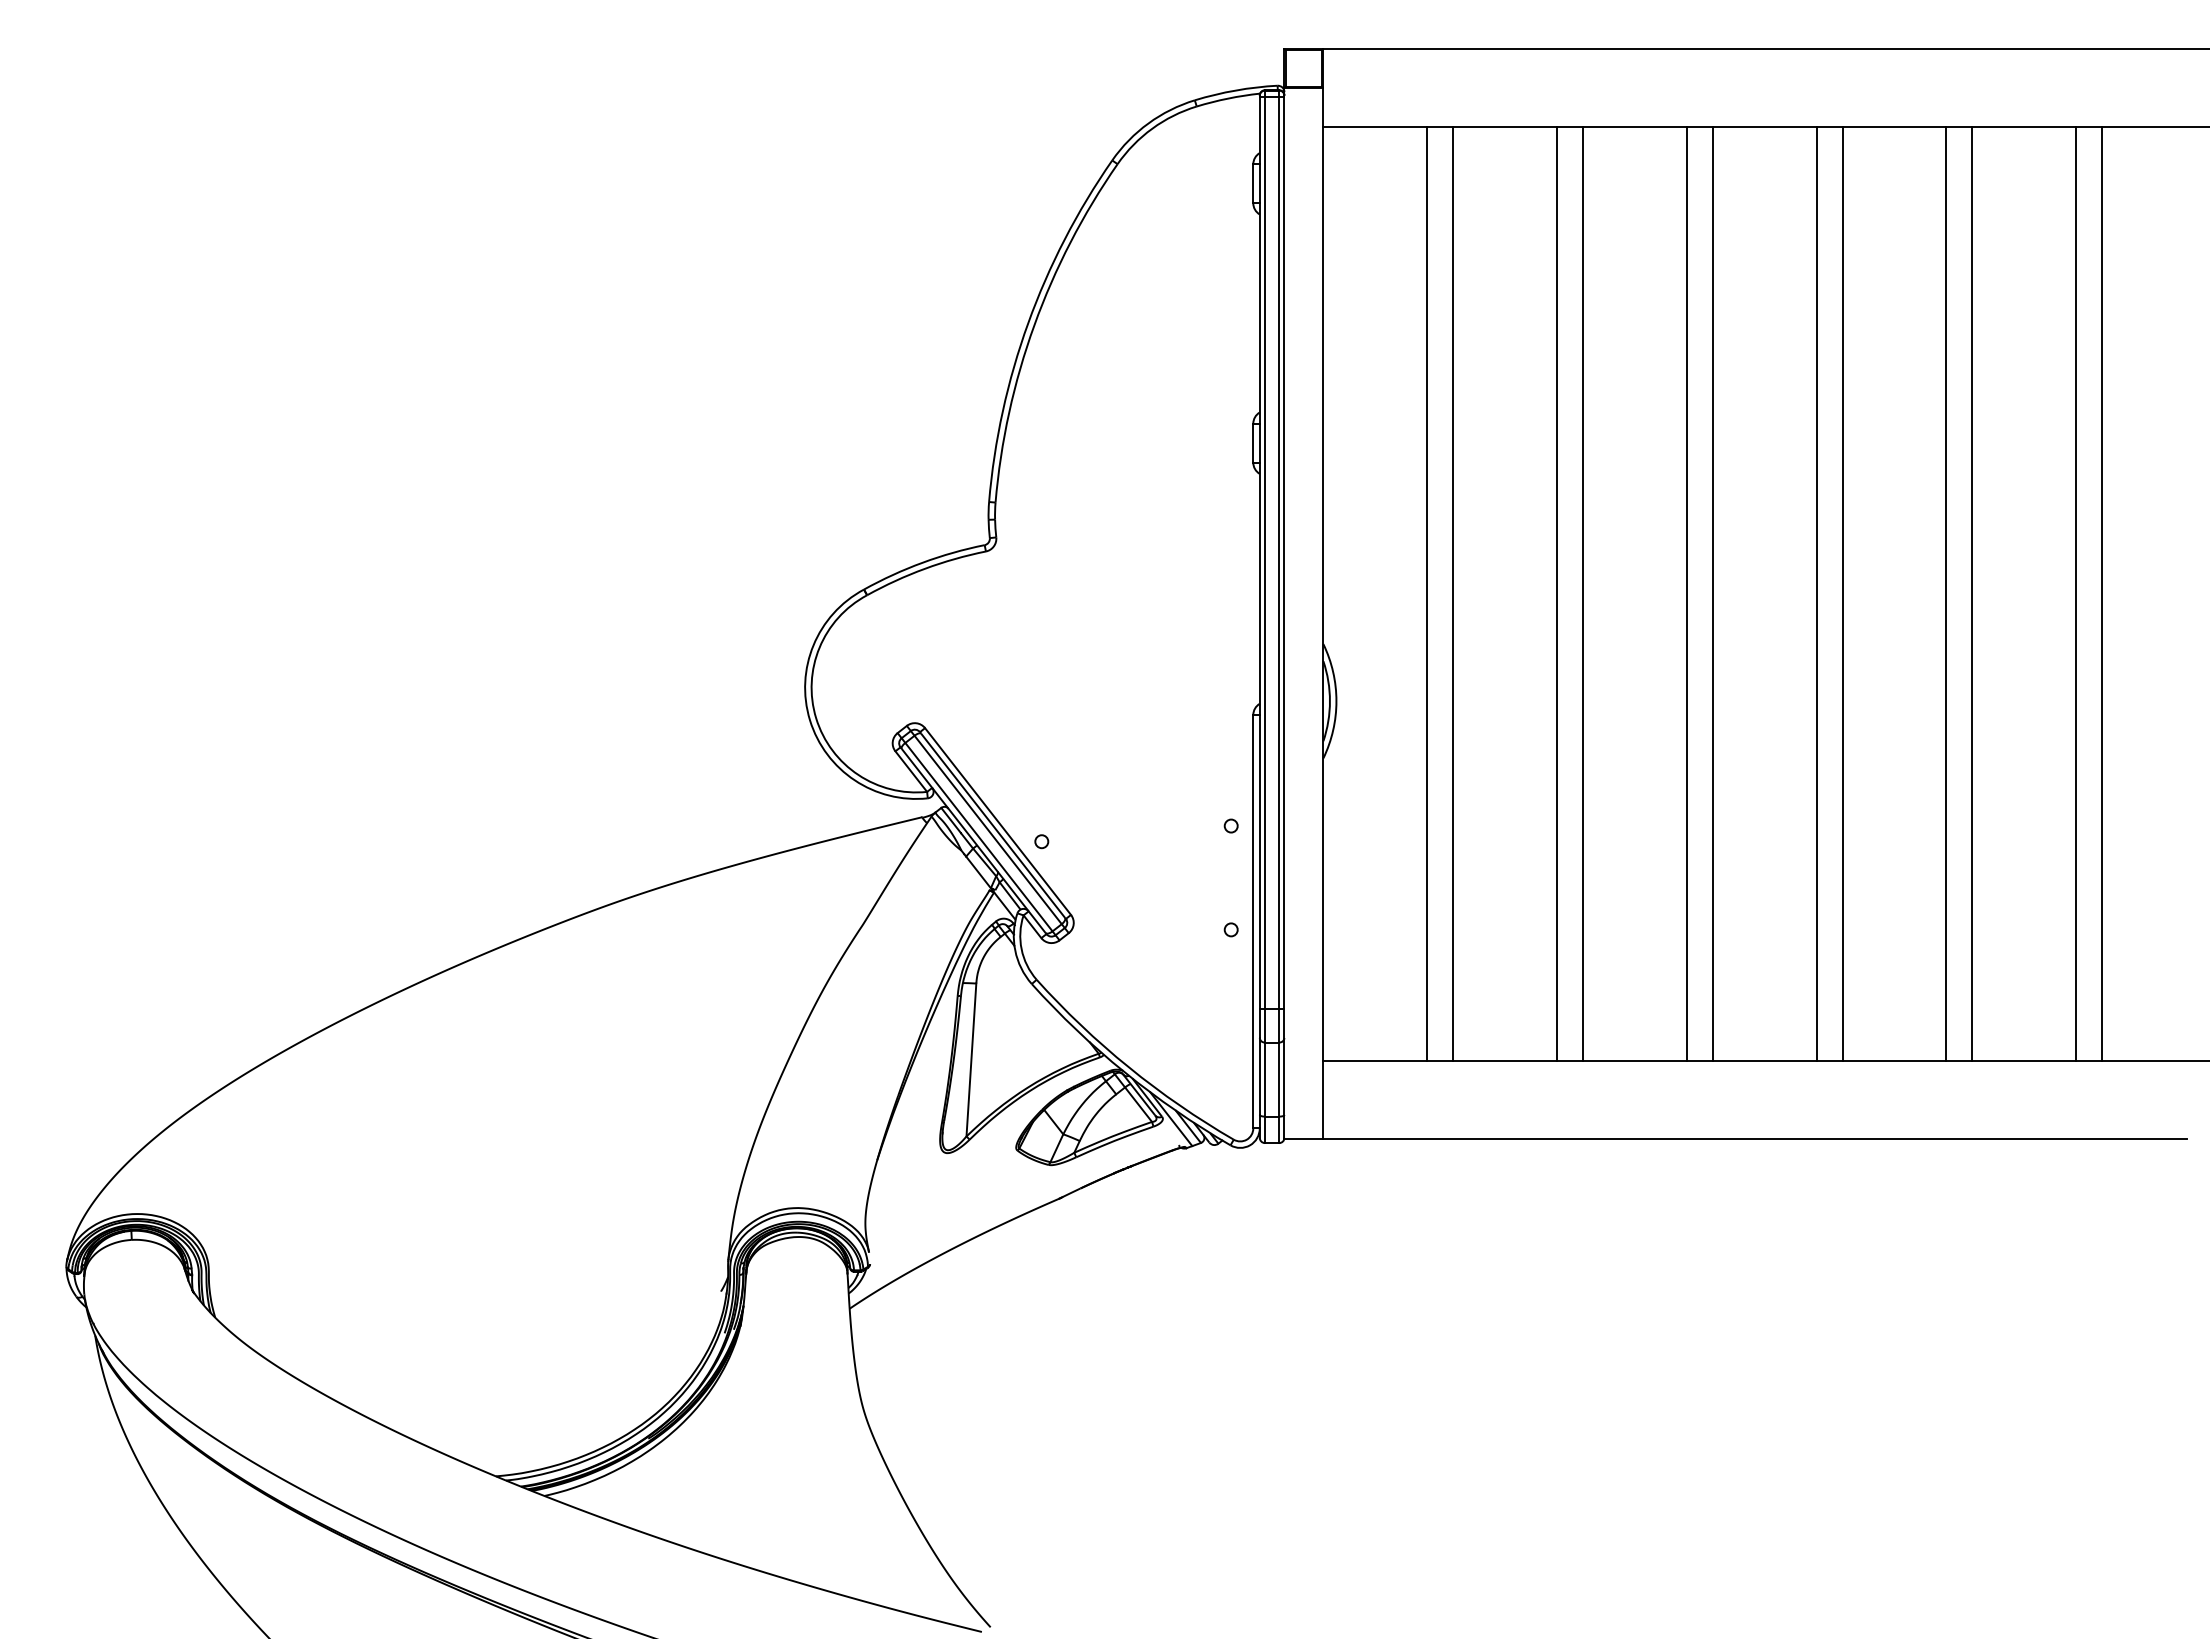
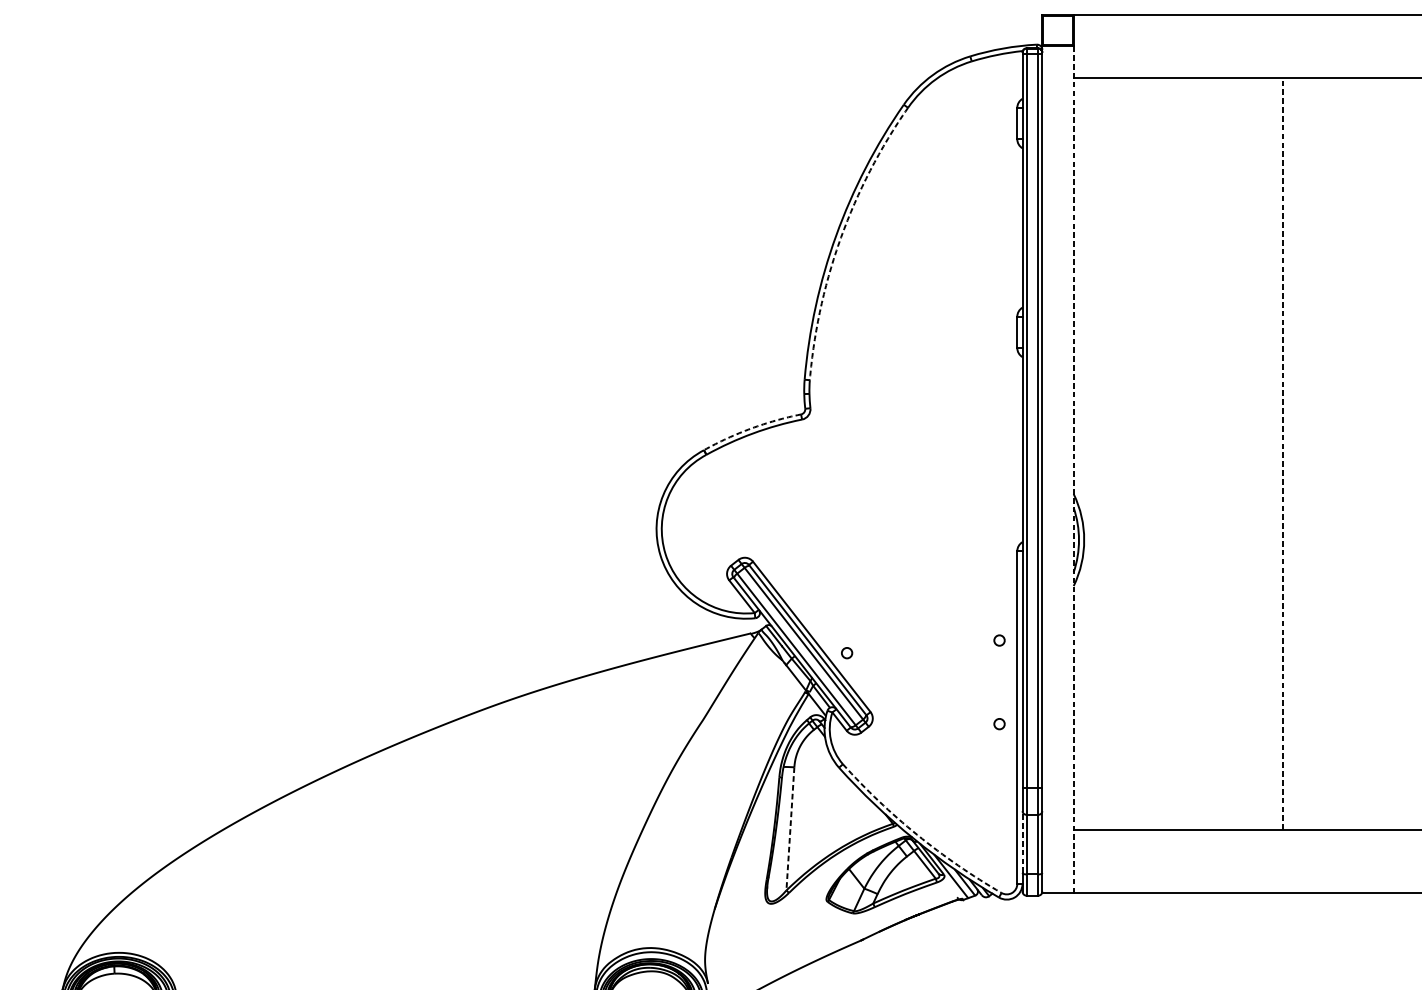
arc: (1034, 325) -> (841, 237), solid -> dashed
arc: (922, 562) -> (751, 428), solid -> dashed
line: (1427, 593) -> (1157, 453), removed
line: (1453, 593) -> (1178, 453), removed
line: (1557, 593) -> (1262, 453), removed
line: (1582, 593) -> (1282, 453), solid -> dashed
line: (1686, 593) -> (1365, 453), removed
line: (1712, 593) -> (1386, 453), removed
line: (1323, 613) -> (1073, 469), solid -> dashed
line: (971, 1059) -> (790, 828), solid -> dashed
arc: (1128, 1067) -> (916, 834), solid -> dashed
line: (1259, 1076) -> (1022, 842), solid -> dashed

